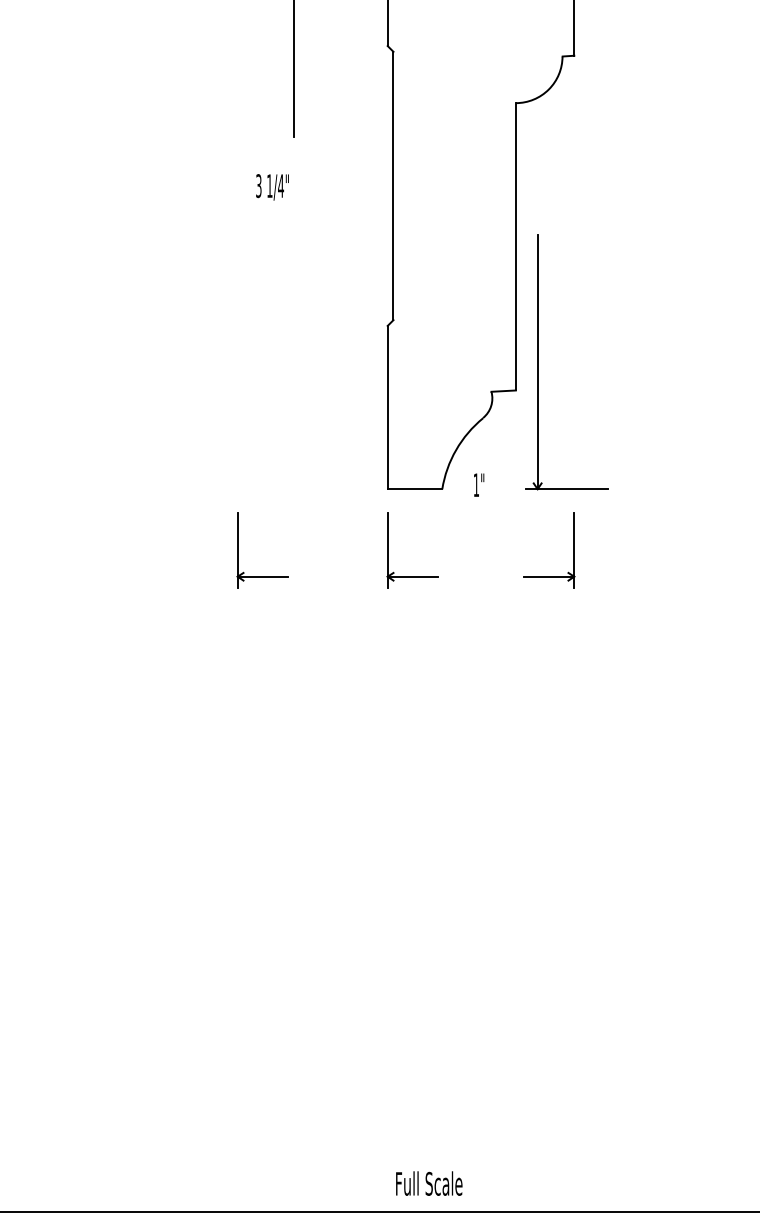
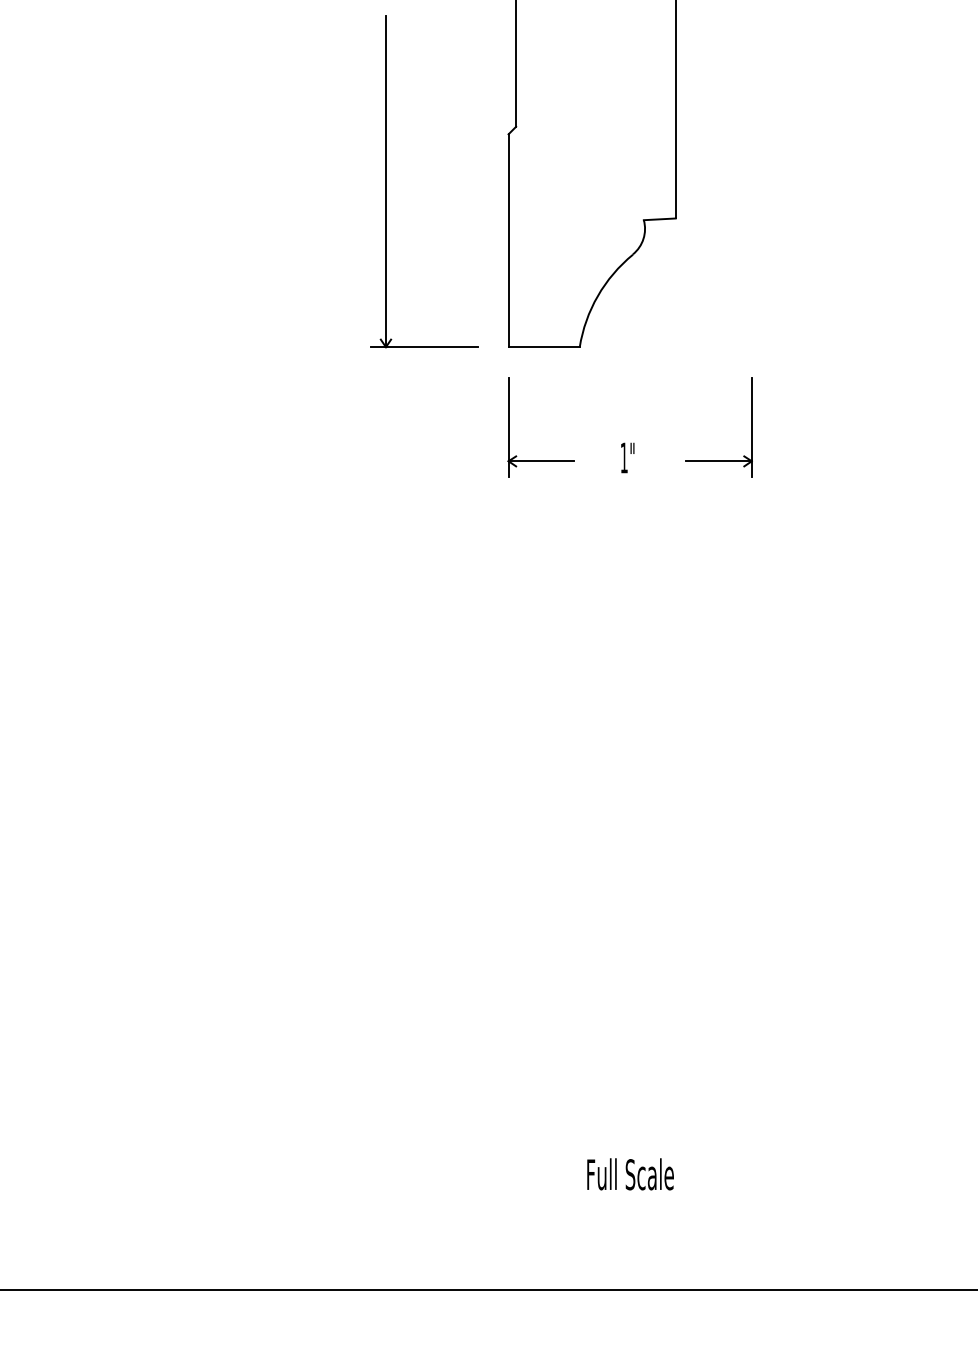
part: (538, 362) -> (387, 182), moved
text: (479, 484) -> (628, 457), moved
part: (238, 550) -> (314, 427), removed
text: (429, 1183) -> (630, 1174), moved

